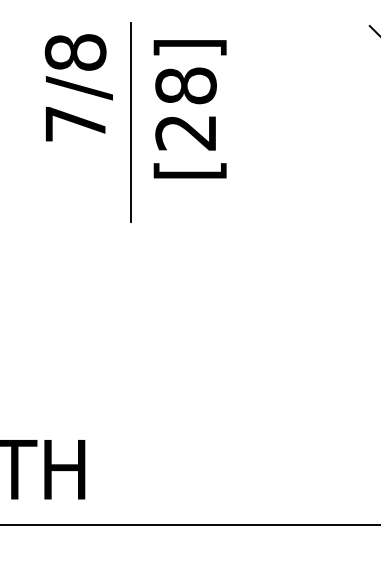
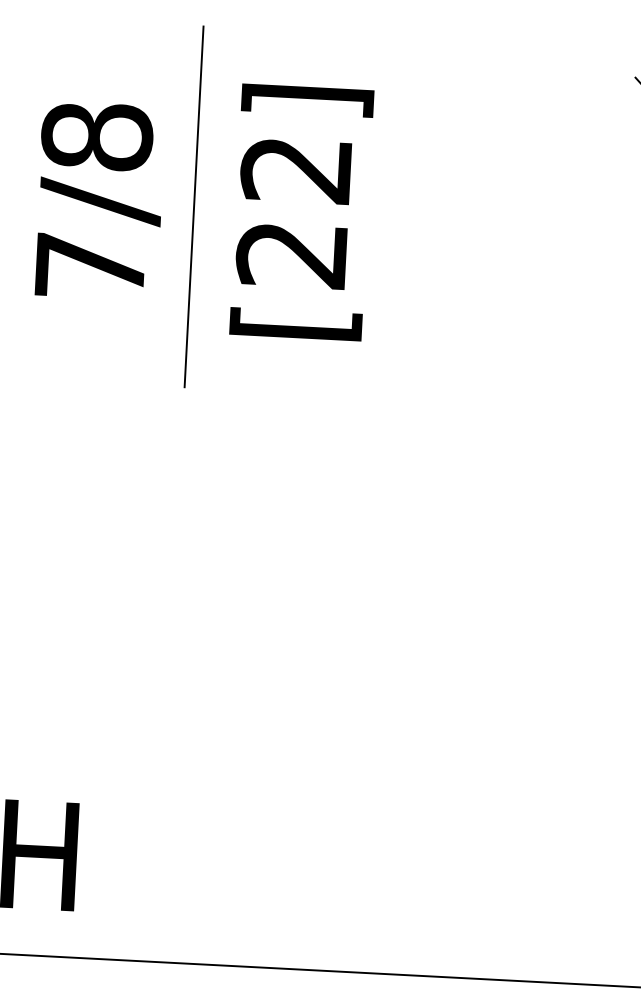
text: (185, 85) -> (295, 168), [28] -> [22]
text: (78, 87) -> (99, 200), moved
line: (130, 122) -> (193, 207), moved

